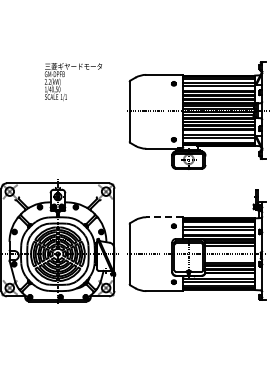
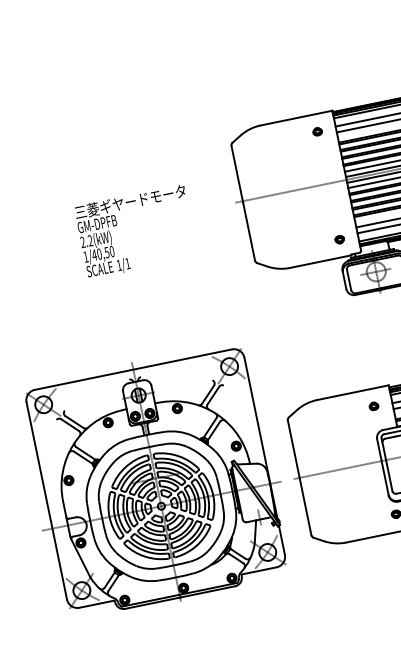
text: (72, 81) -> (134, 231), moved
line: (164, 217) -> (352, 393), dashed -> solid

